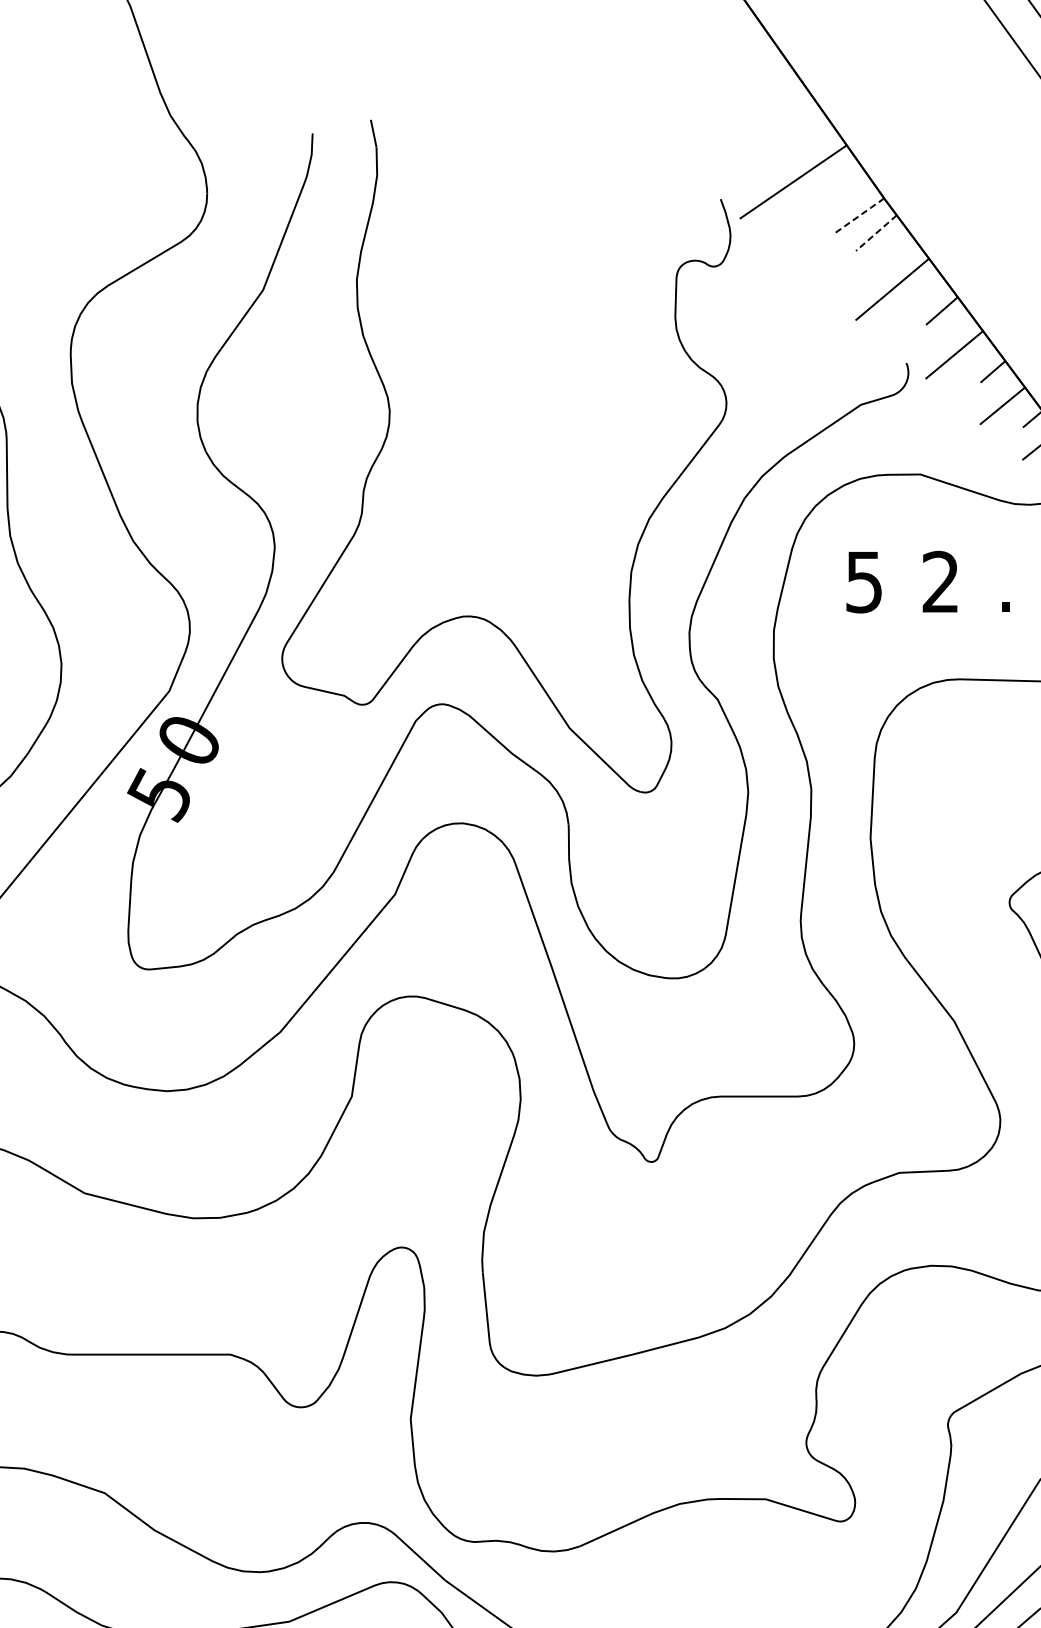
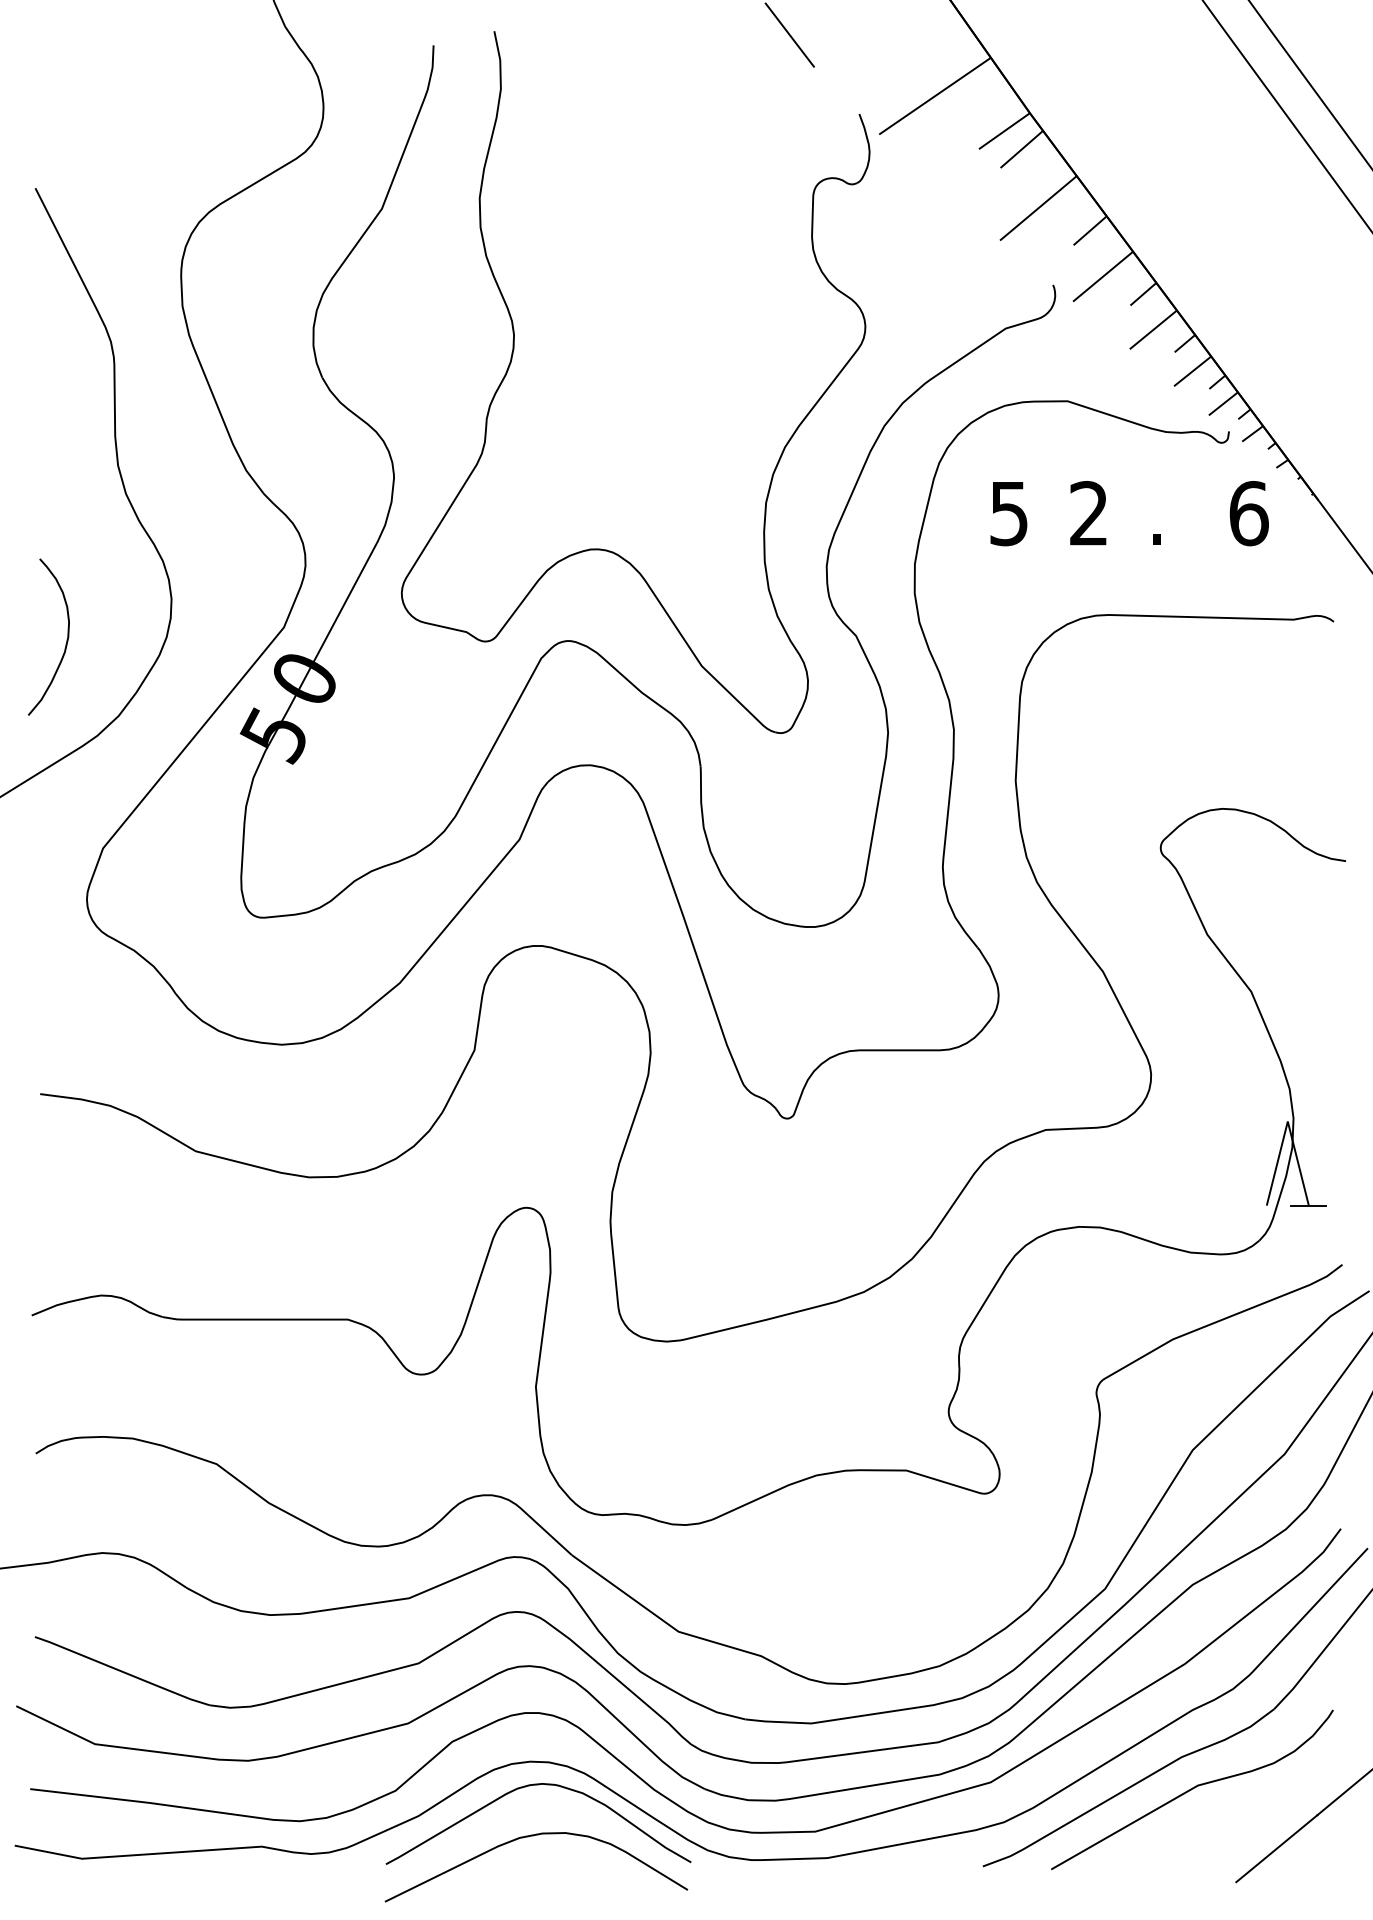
line: (653, 122) -> (789, 34), added
line: (859, 215) -> (1004, 131), dashed -> solid
line: (876, 233) -> (1021, 149), dashed -> solid

